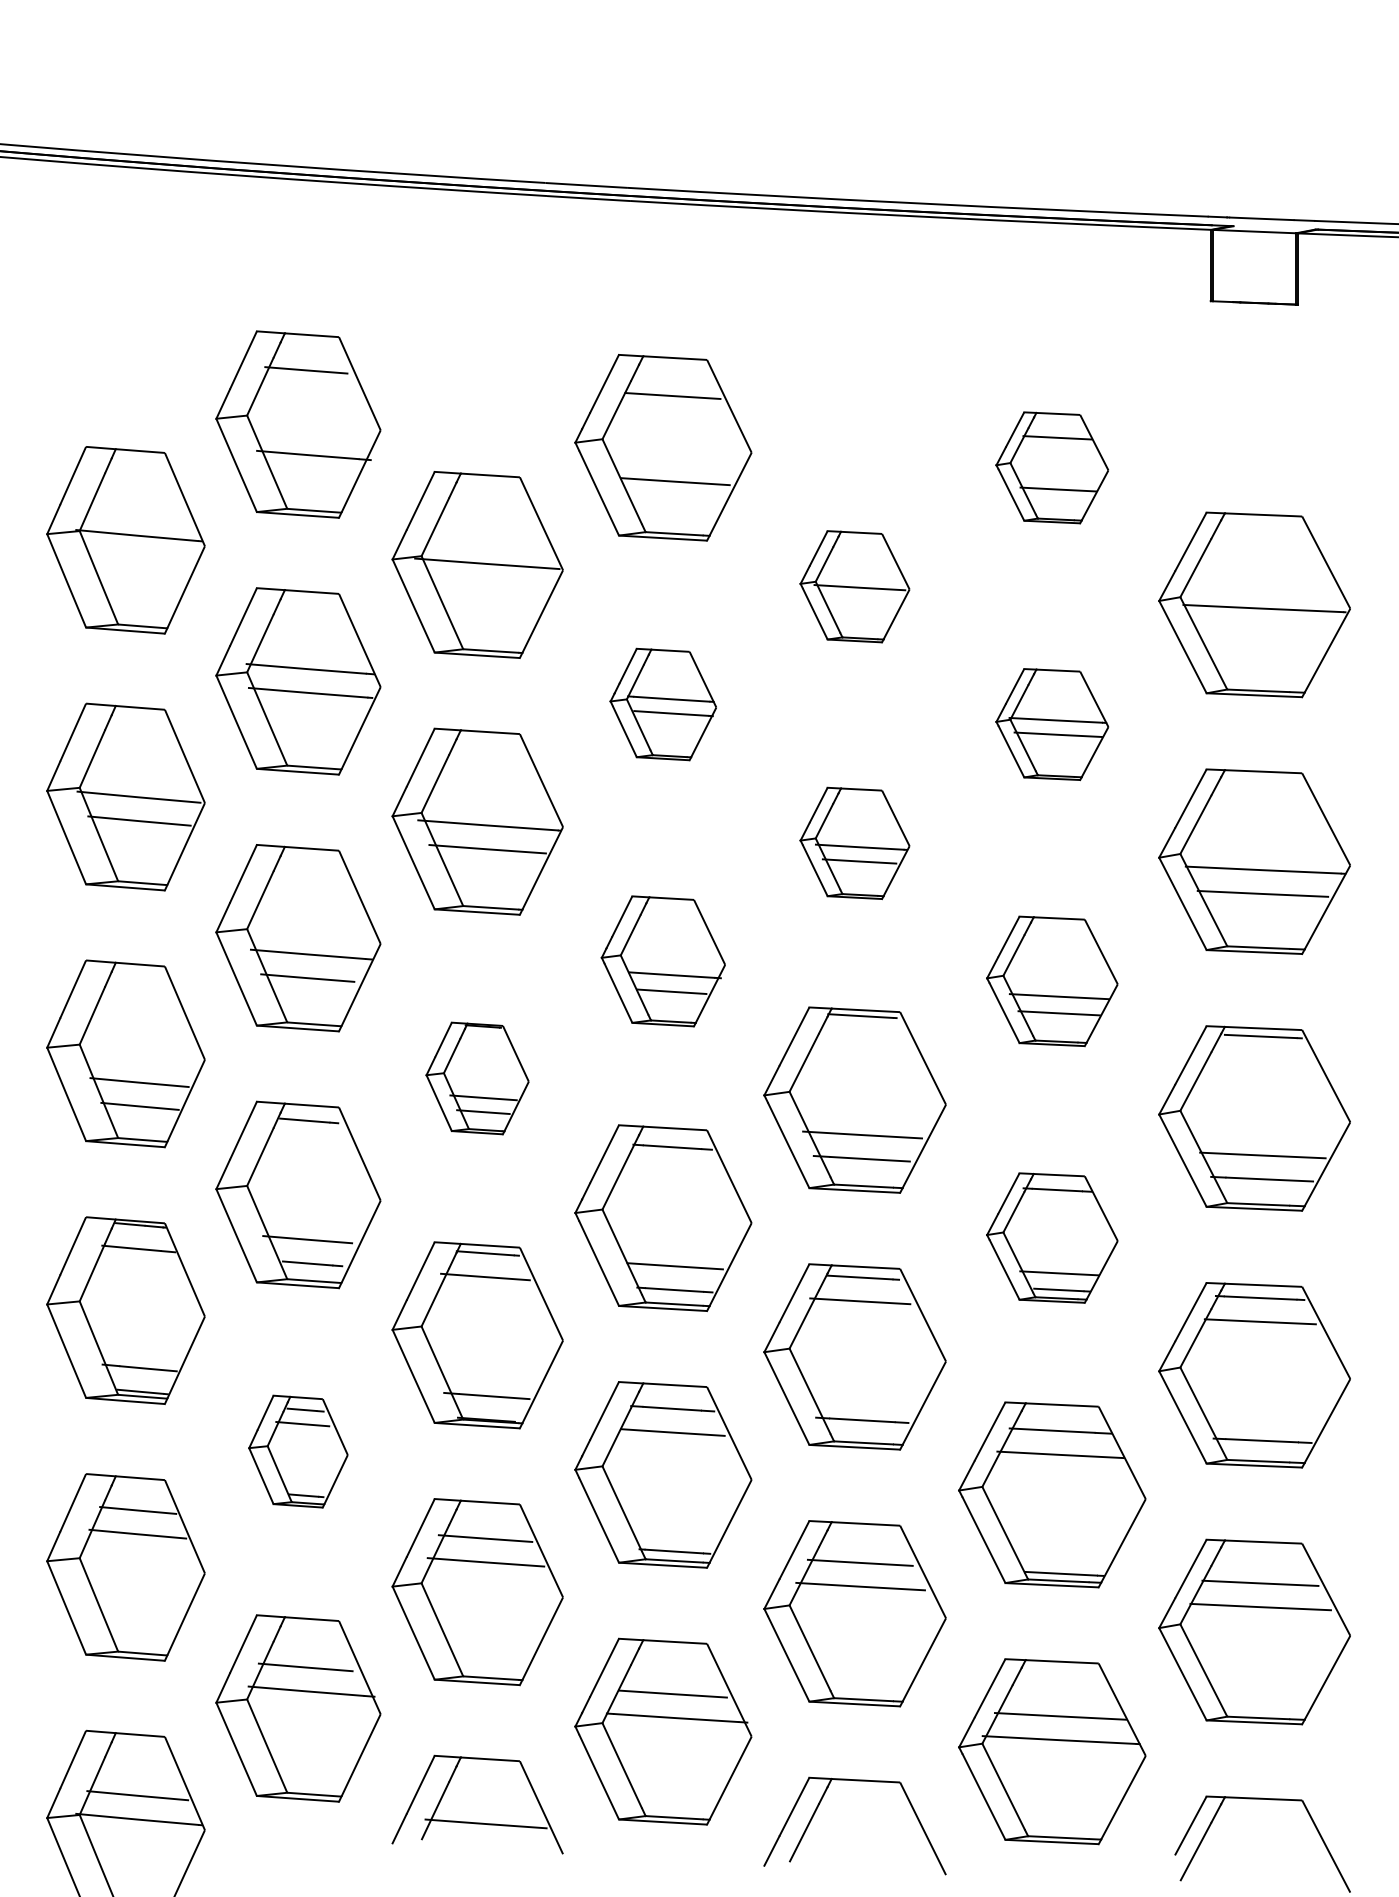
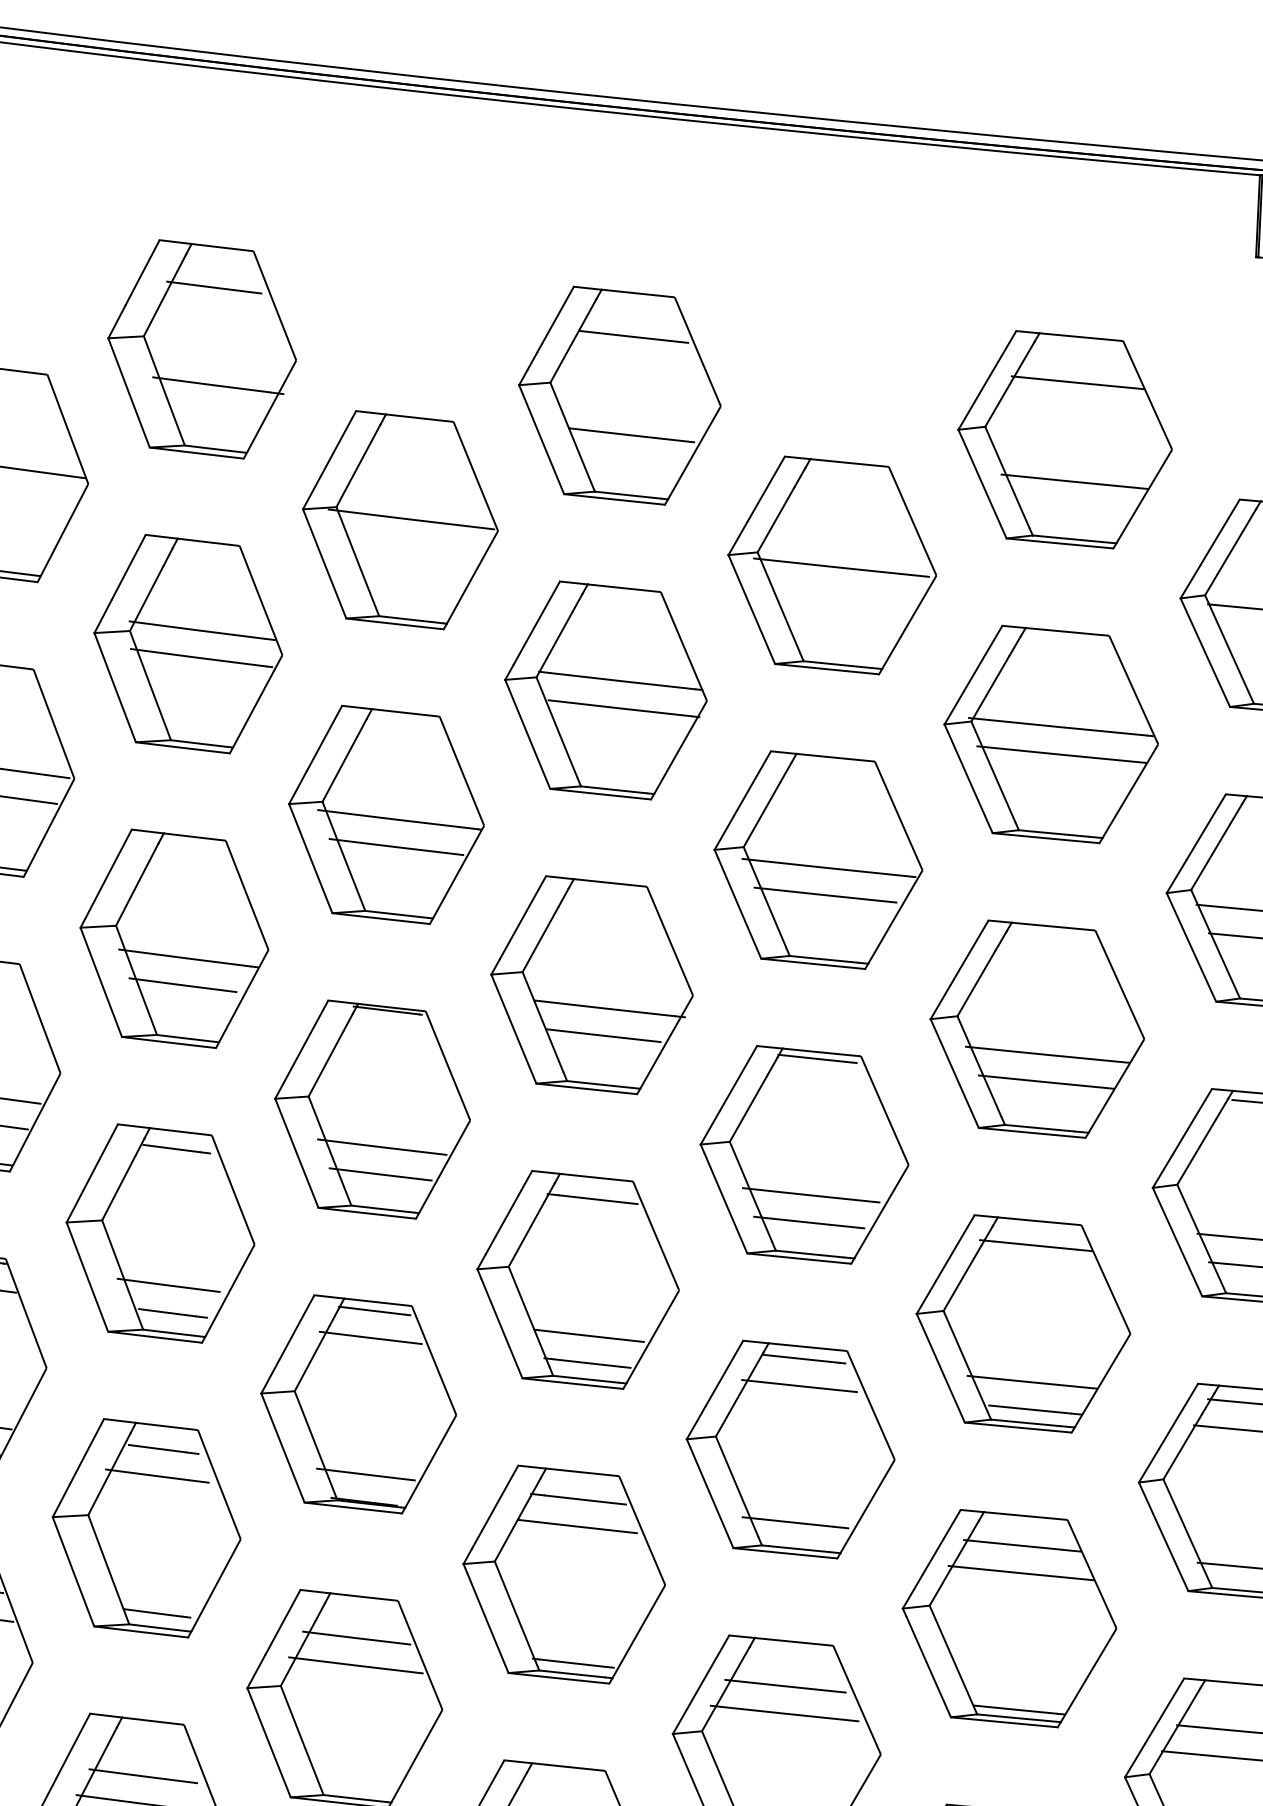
part: (1052, 467) -> (1065, 439), size x1.67
part: (854, 586) -> (831, 565), size x1.67
part: (663, 704) -> (606, 690), size x1.67
part: (1052, 724) -> (1051, 734), size x1.67
part: (854, 843) -> (817, 860), size x1.67
part: (663, 961) -> (592, 985), size x1.43
part: (1052, 981) -> (1037, 1029), size x1.43
part: (477, 1078) -> (372, 1109), size x1.67
part: (1052, 1237) -> (1023, 1323), size x1.43
part: (298, 1451) -> (146, 1528), size x1.67

